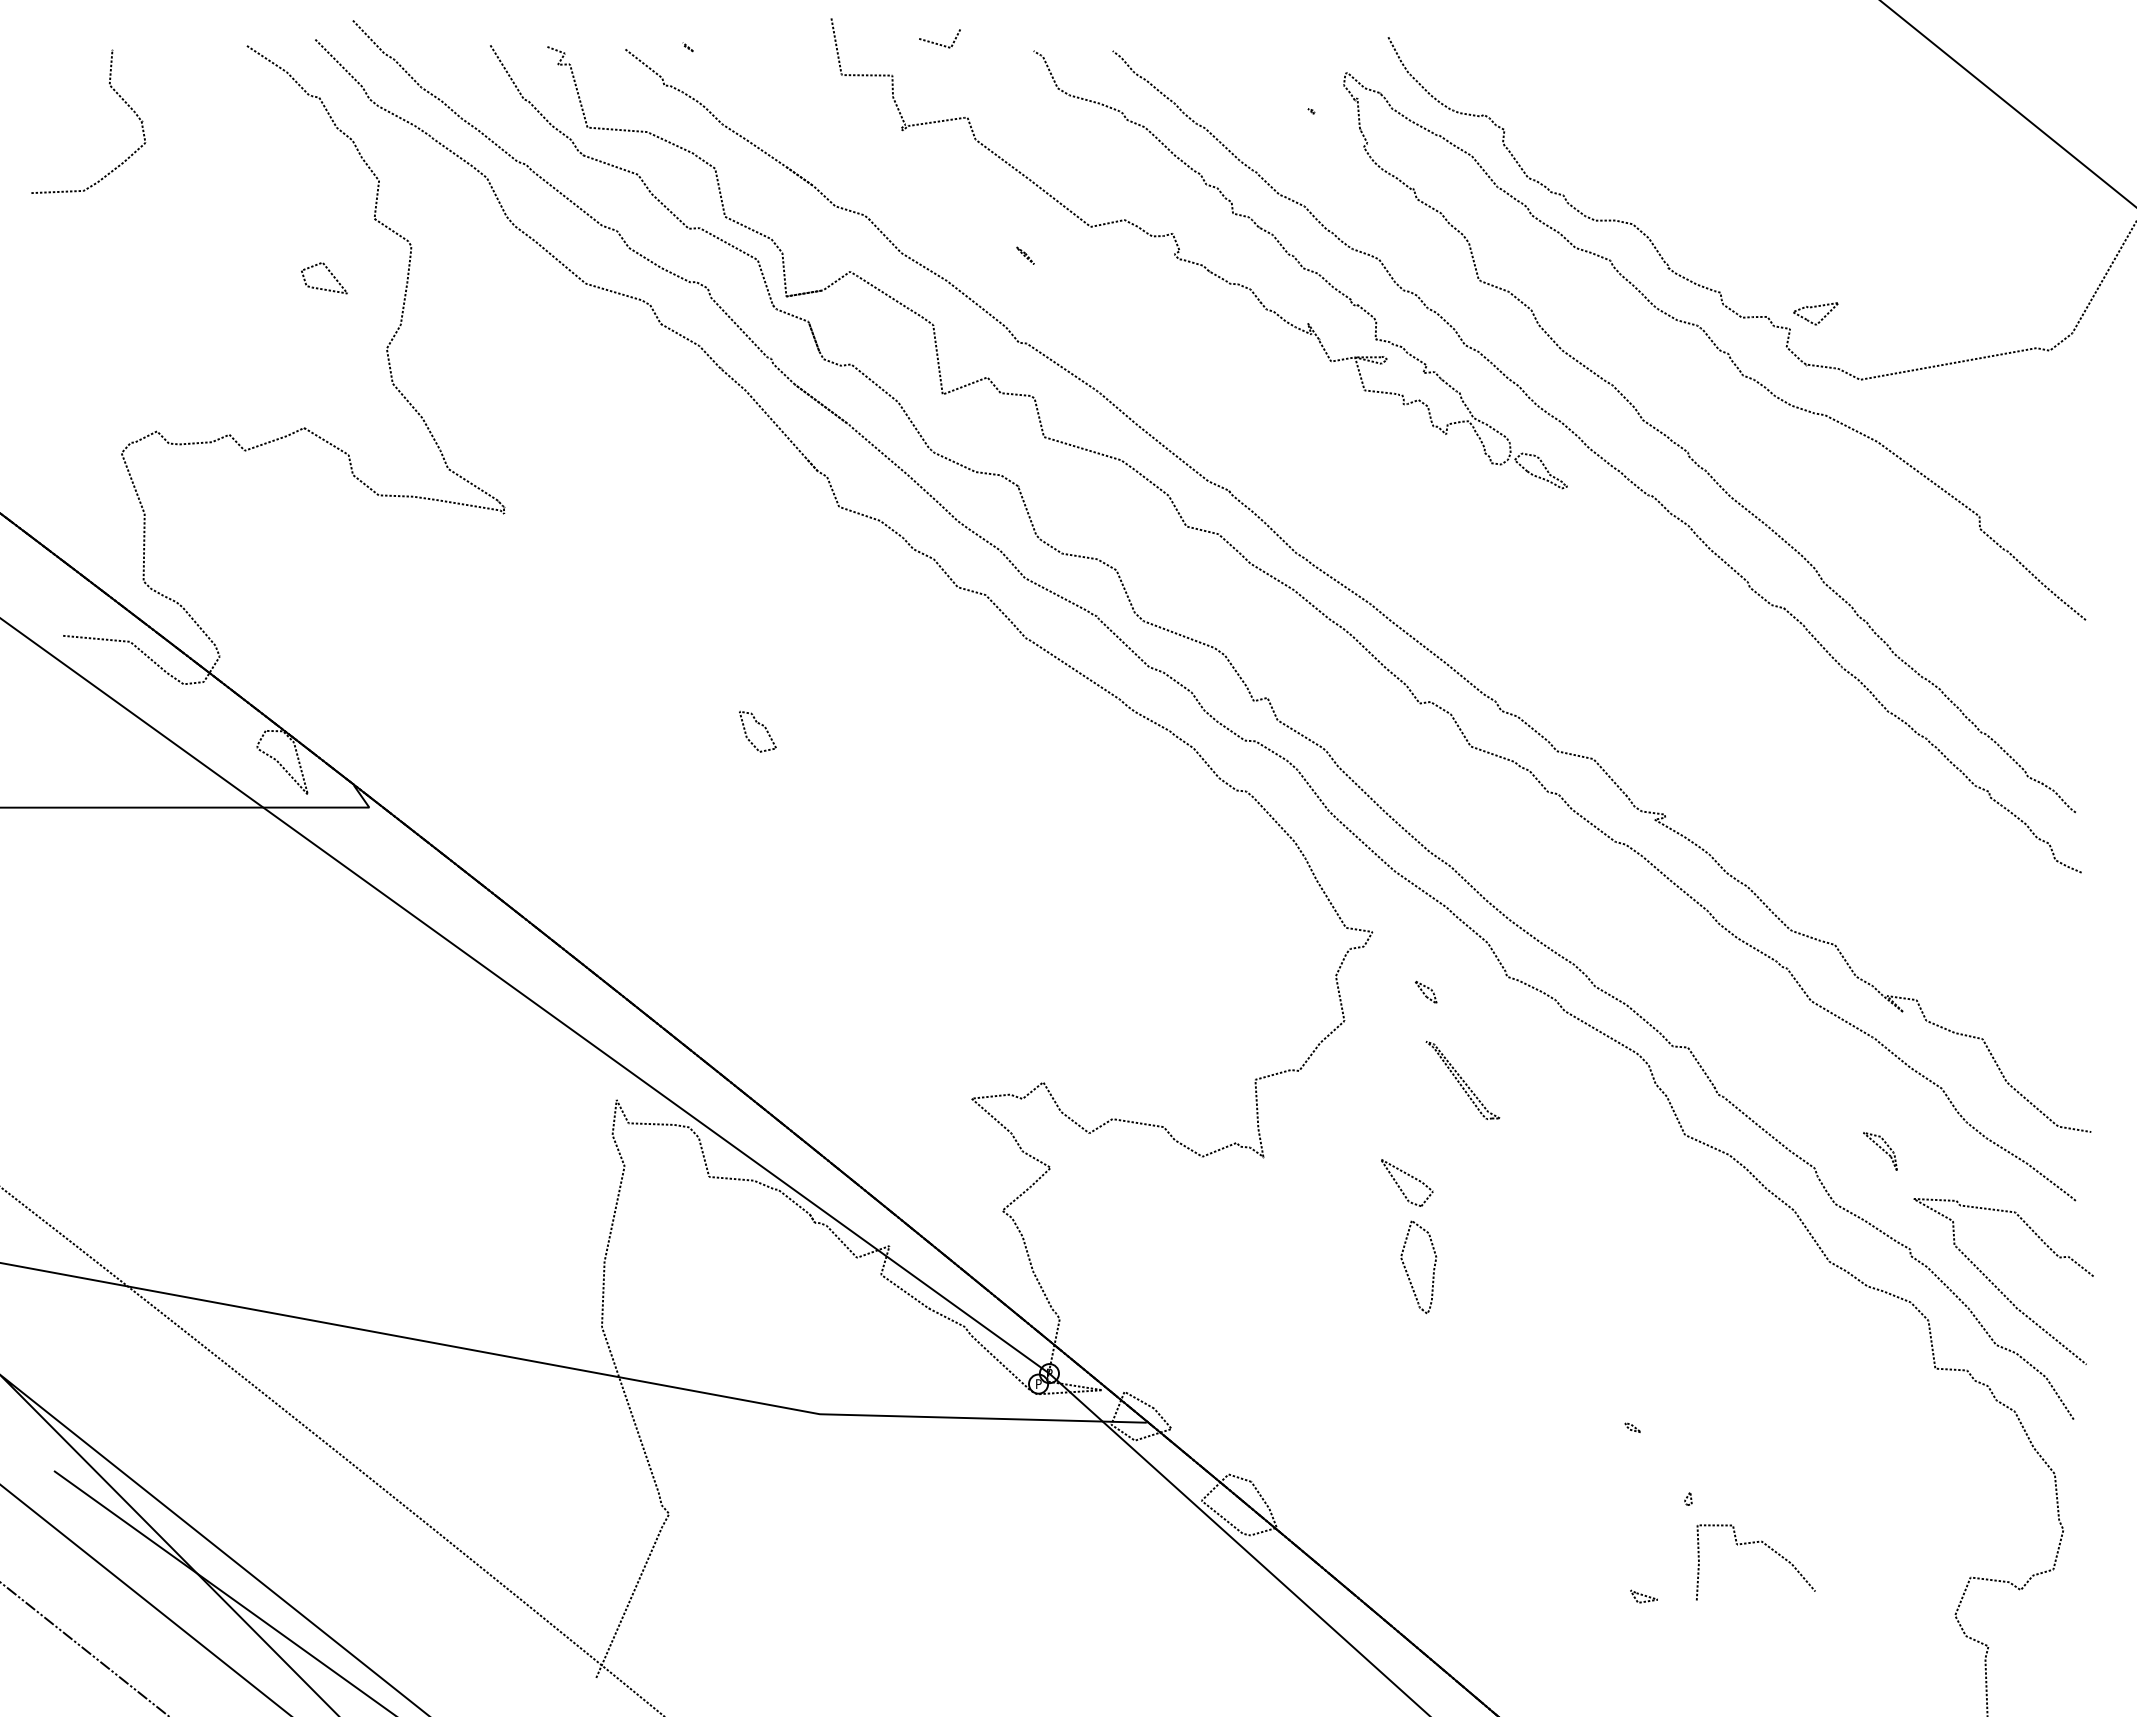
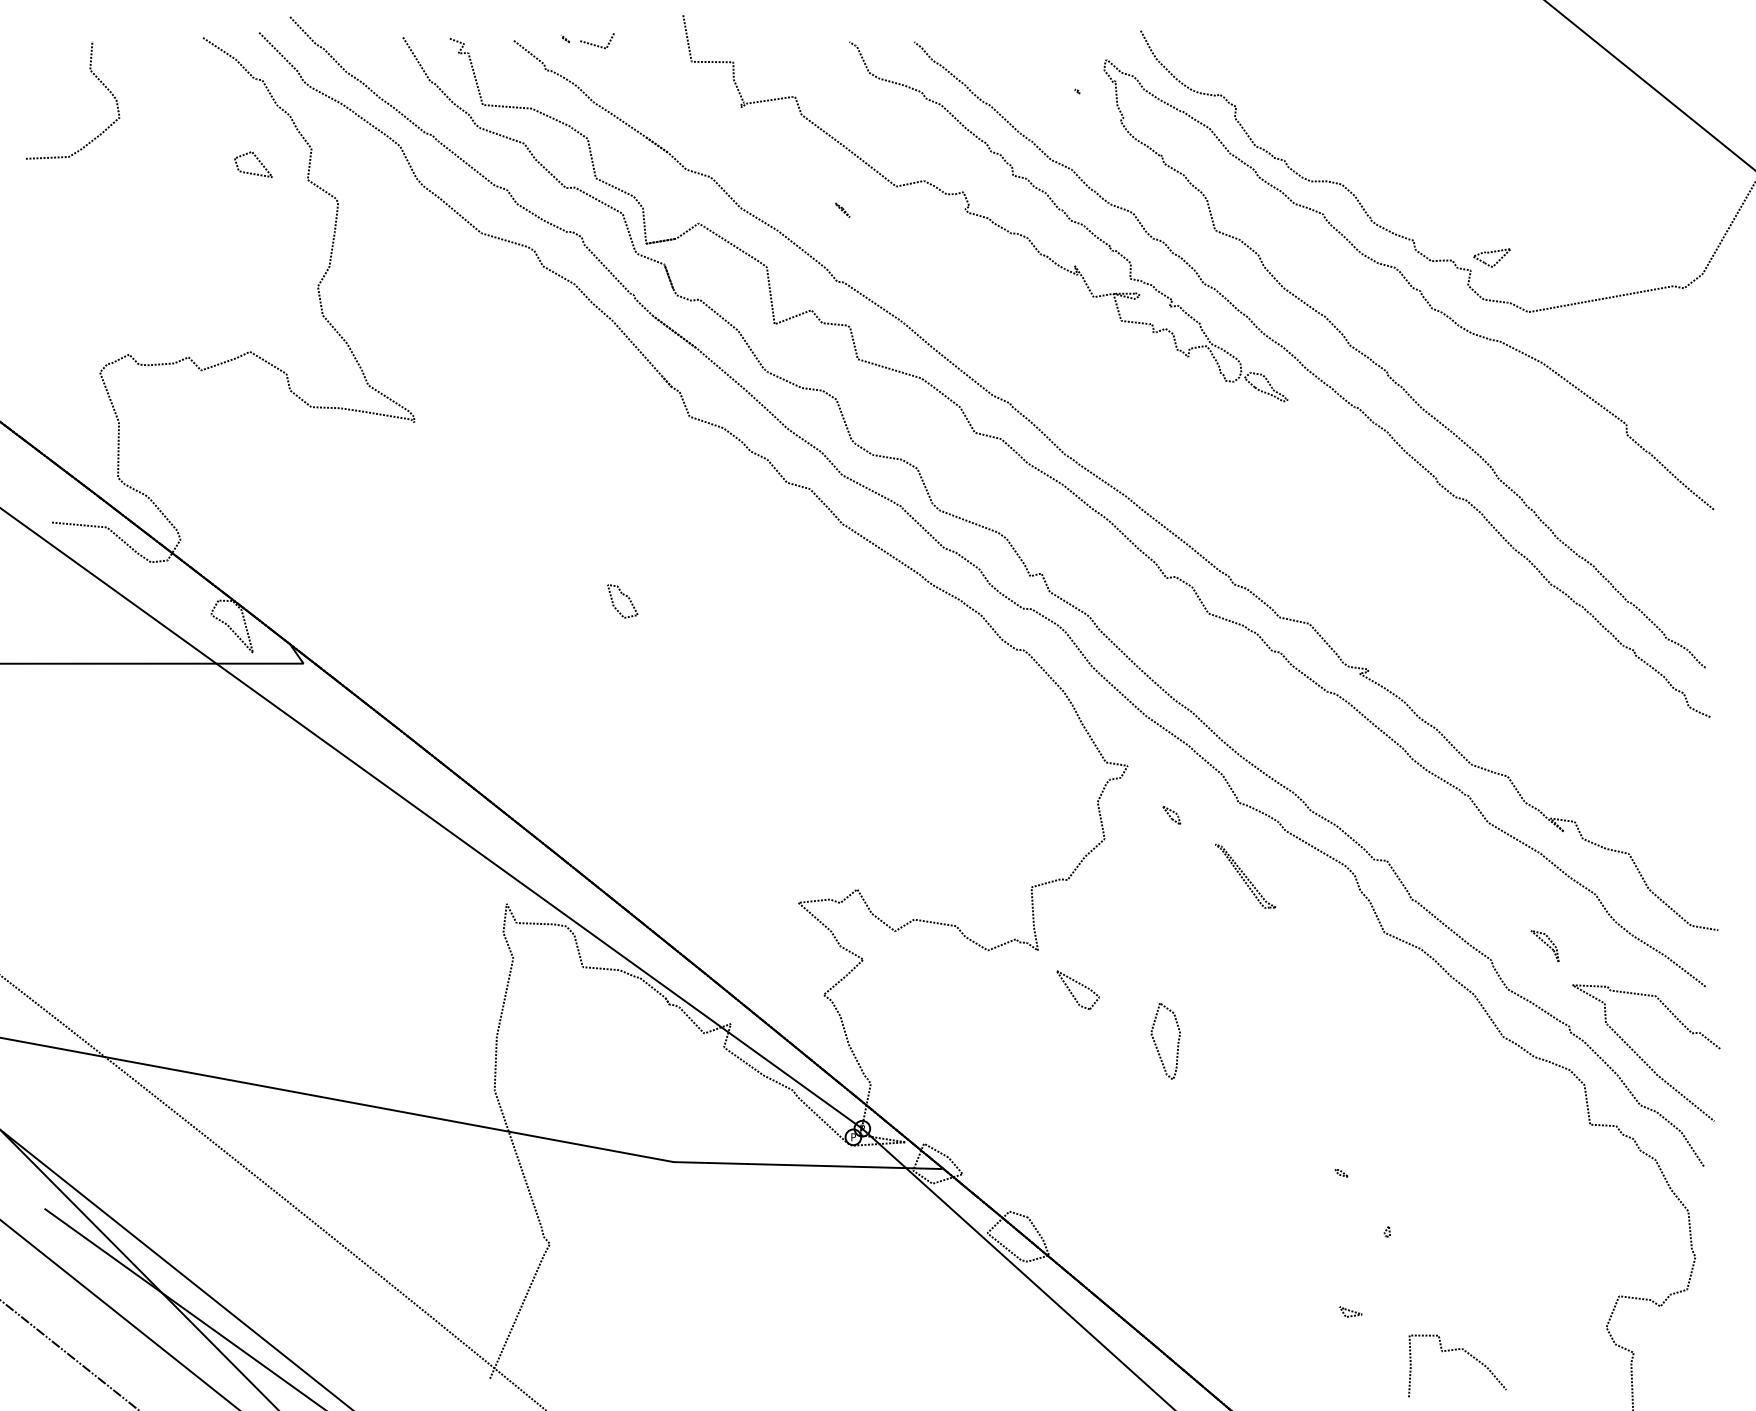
line: (936, 42) -> (594, 44), moved
part: (331, 275) -> (259, 162), moved
part: (1462, 1080) -> (1245, 876), moved
part: (1411, 1177) -> (1081, 985), moved
curve: (1754, 1543) -> (1456, 1350), moved

